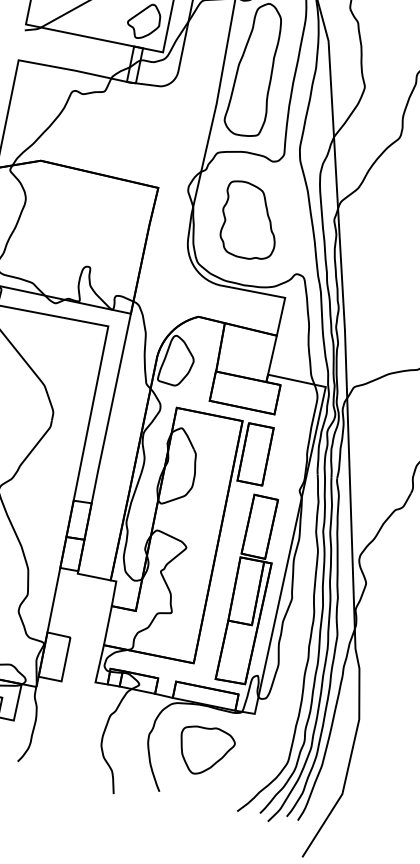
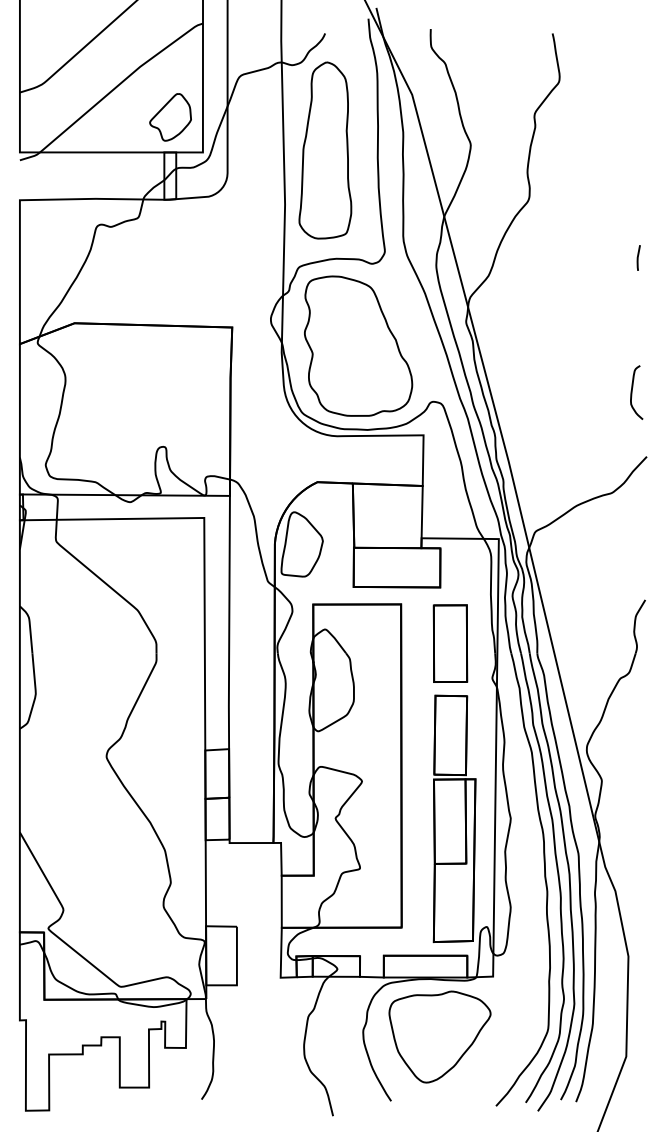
part: (250, 220) -> (358, 345), size x1.43
part: (255, 454) -> (450, 643), moved
part: (205, 750) -> (439, 1036), size x1.43

